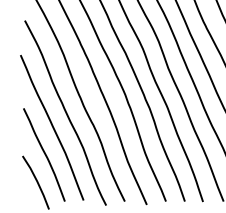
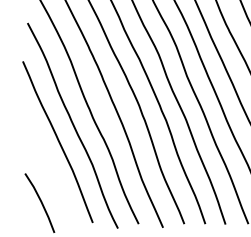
curve: (44, 155) -> (49, 172), removed

